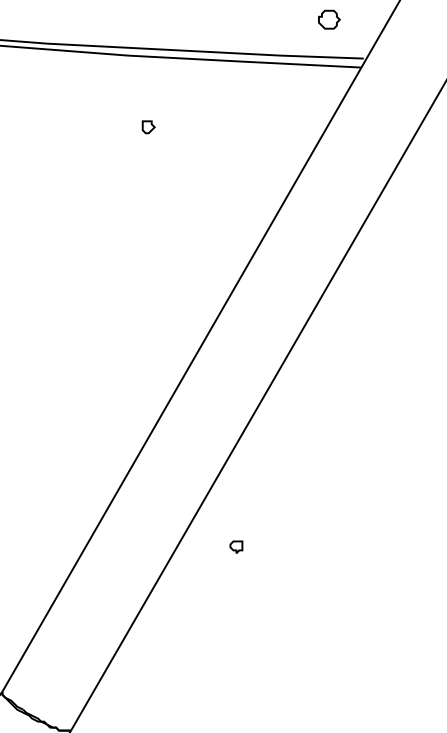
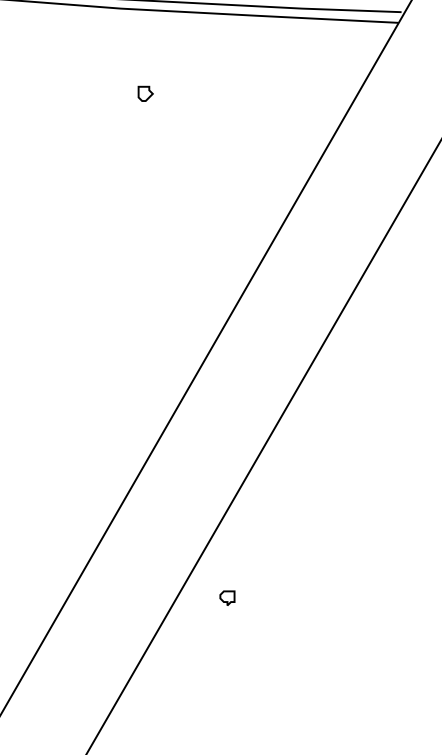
part: (236, 546) -> (227, 597), moved

